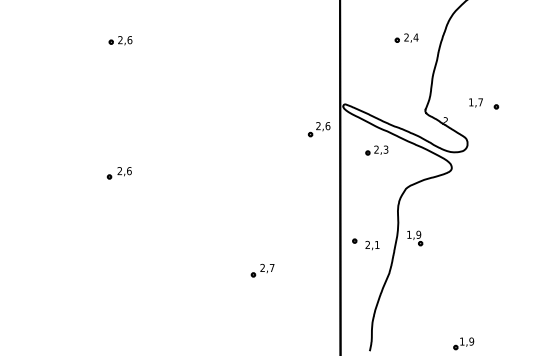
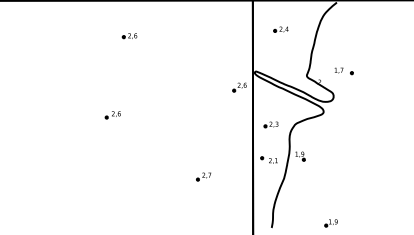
part: (405, 38) -> (280, 29), moved
part: (120, 41) -> (129, 36), moved
part: (375, 150) -> (270, 124), moved

